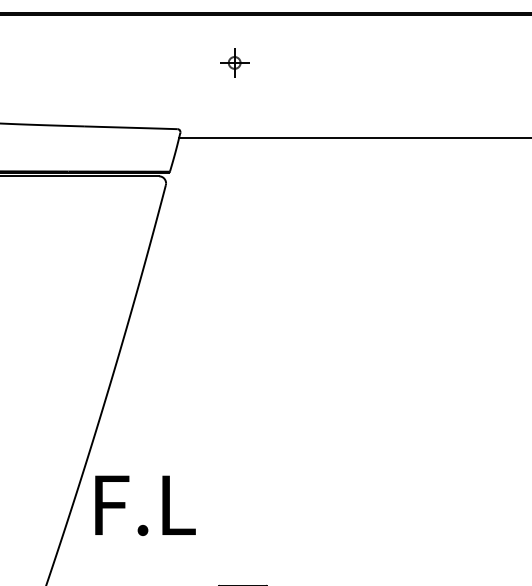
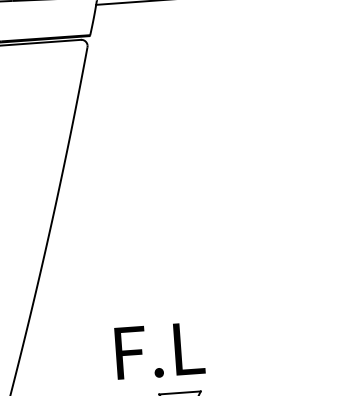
text: (145, 505) -> (159, 350), moved

